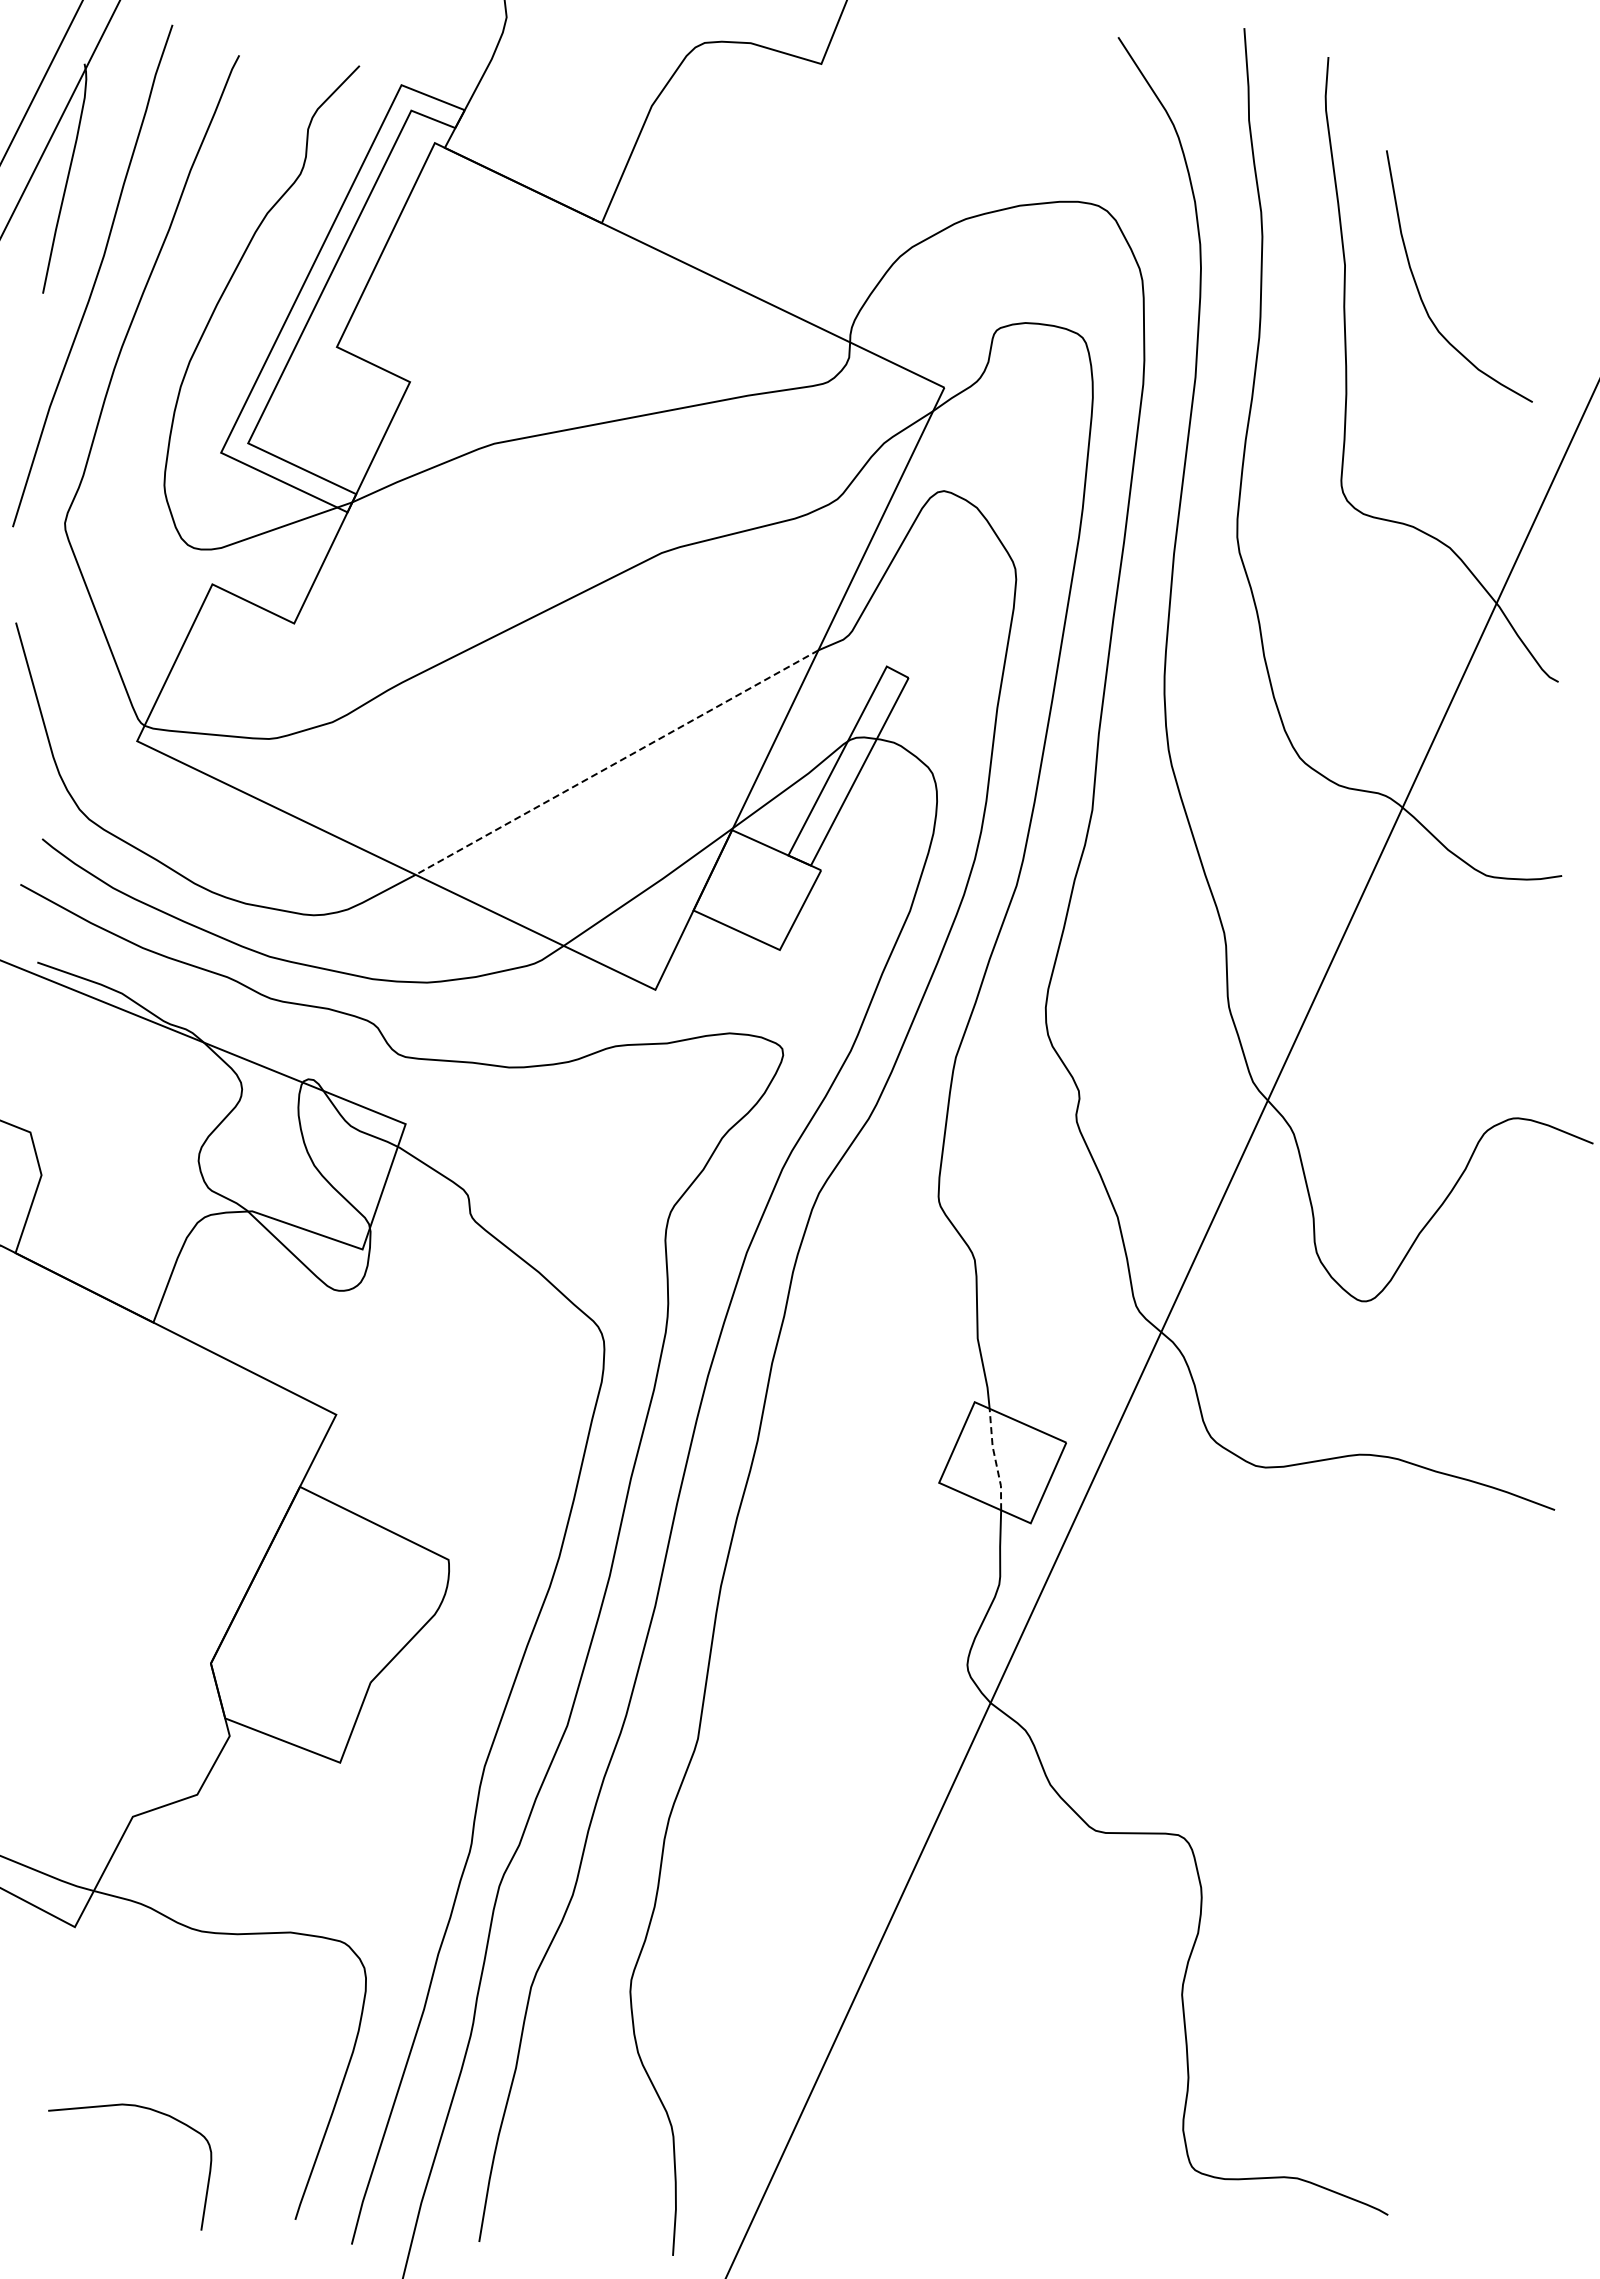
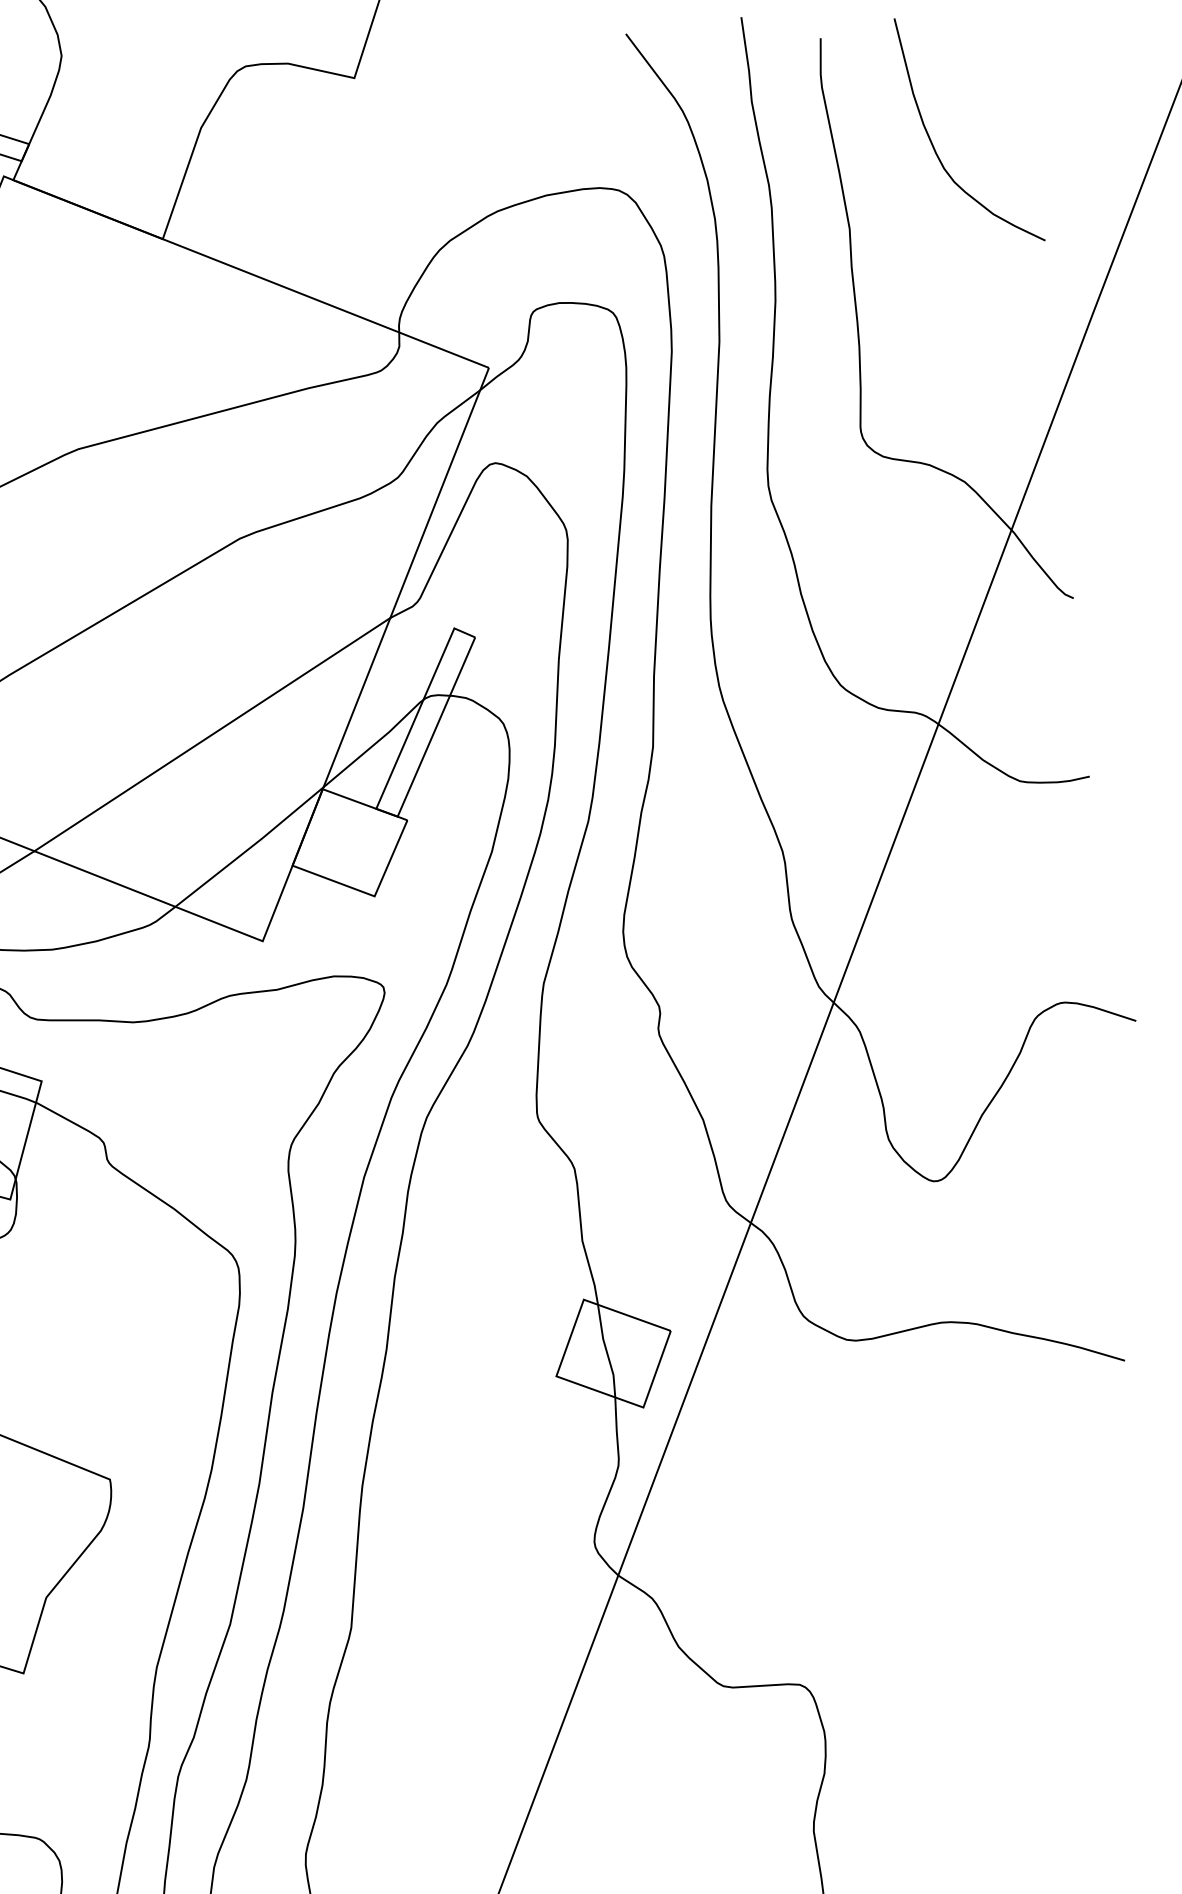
curve: (1419, 290) -> (933, 145), moved
line: (617, 762) -> (212, 734), dashed -> solid
line: (995, 1459) -> (606, 1351), dashed -> solid

